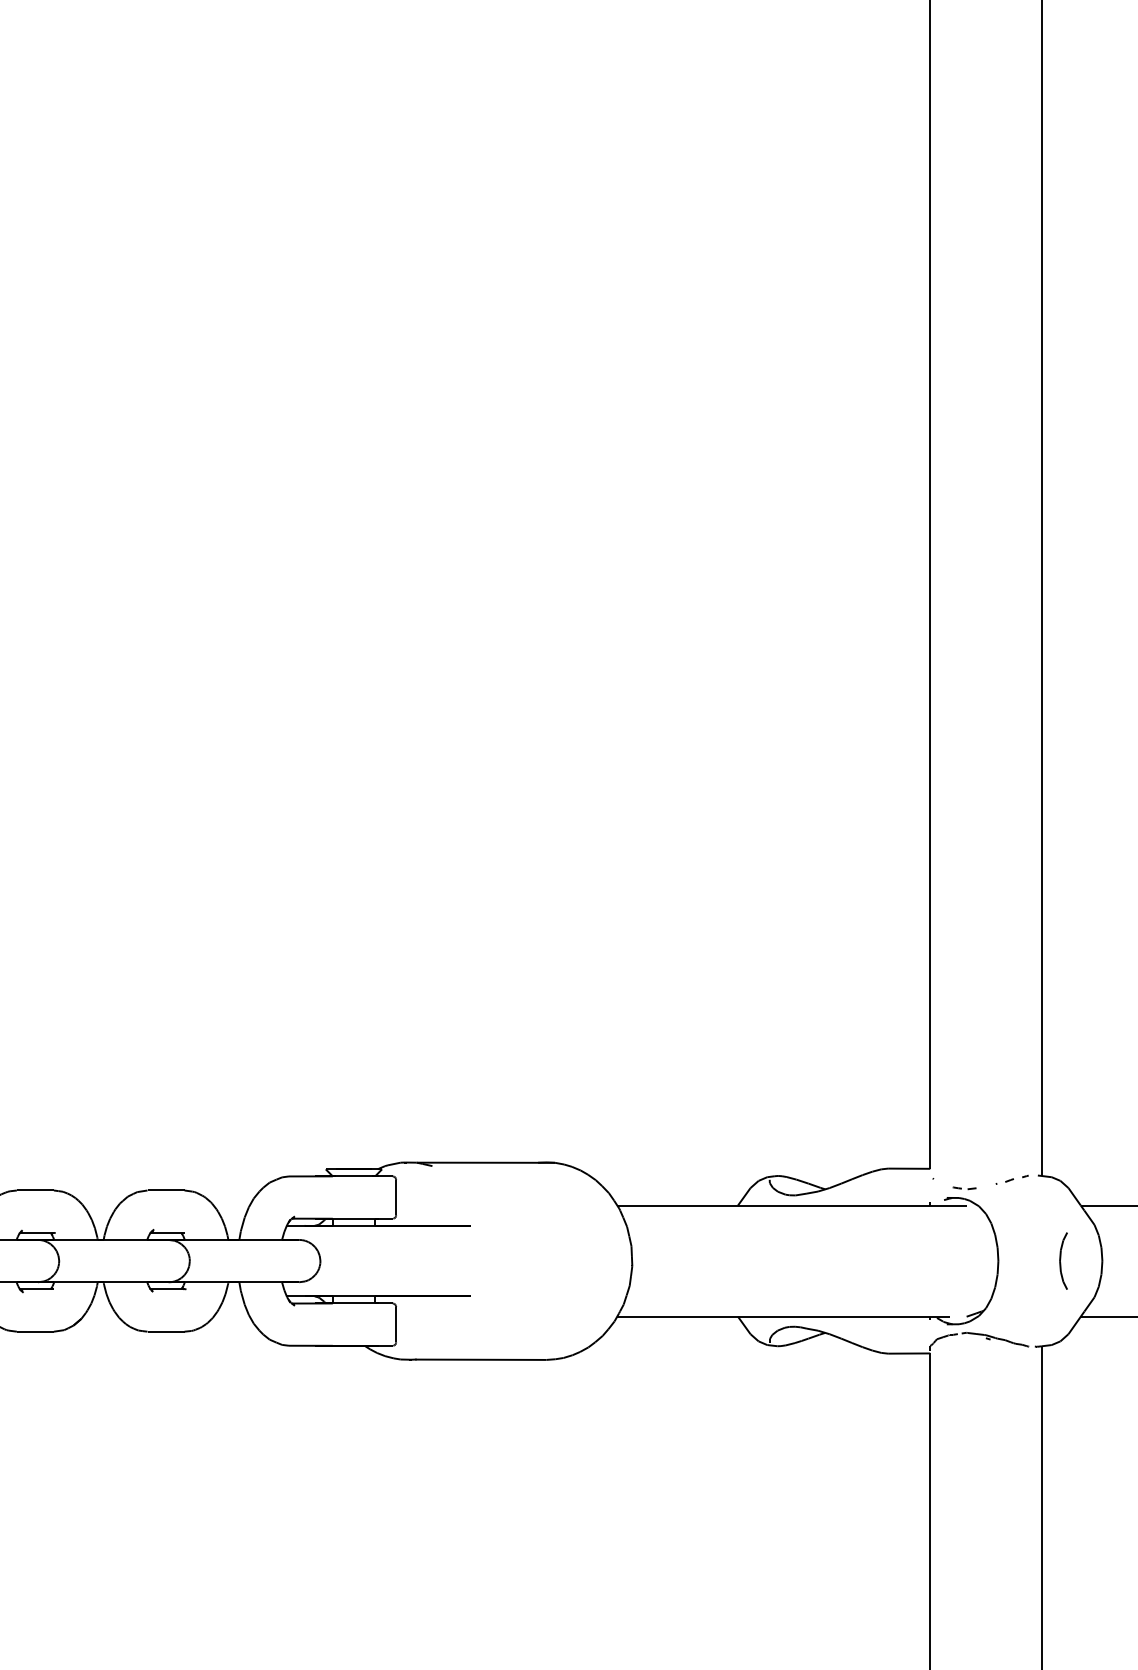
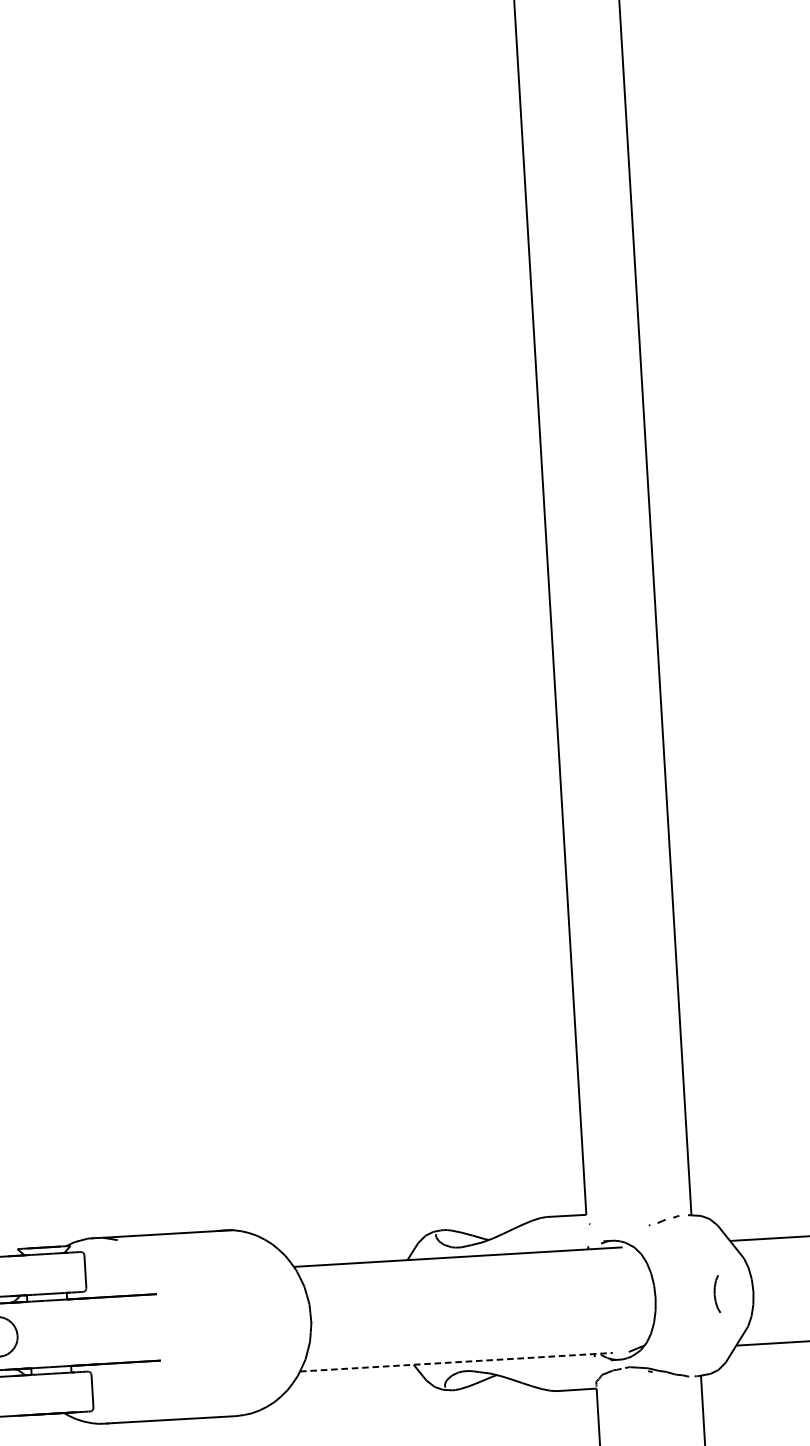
part: (964, 1188) -> (619, 1231), removed
part: (1063, 1260) -> (716, 1293), size x0.7
line: (783, 1316) -> (456, 1362), solid -> dashed

